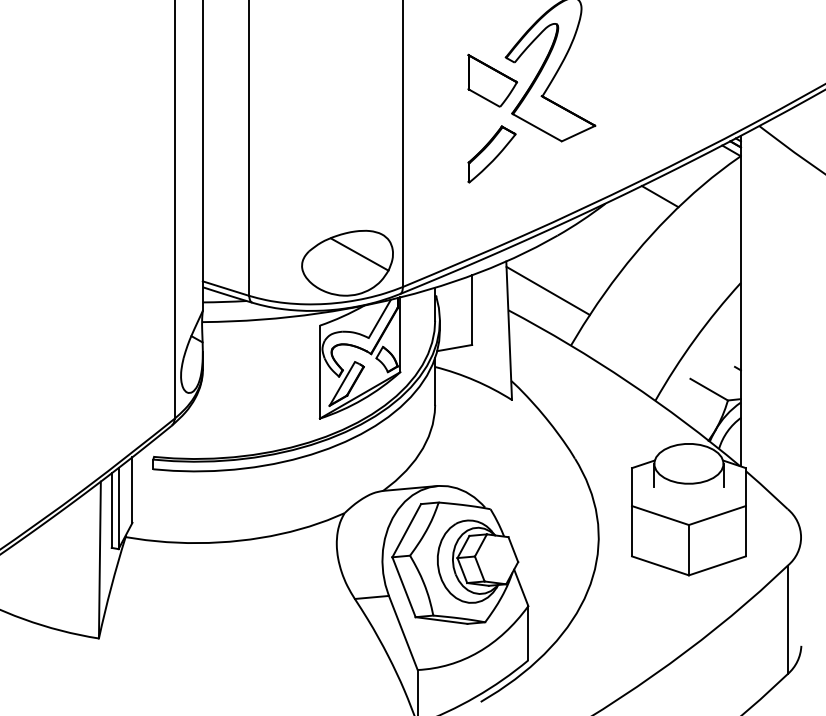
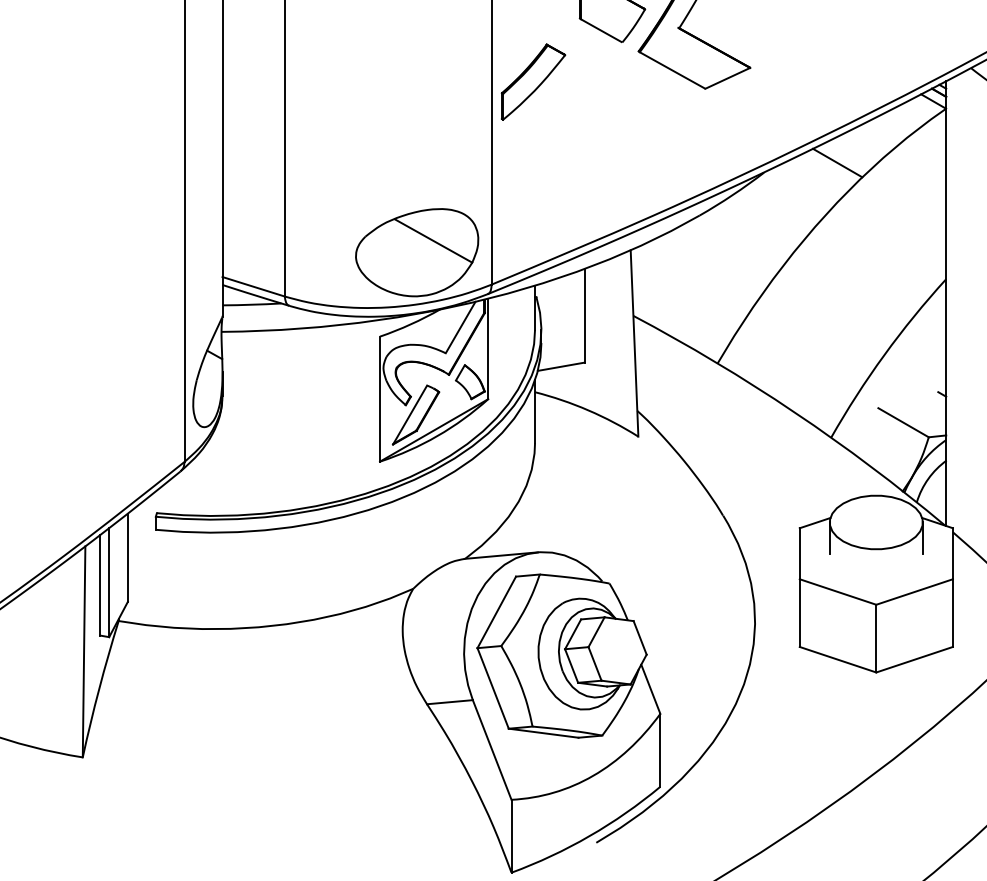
part: (491, 154) -> (532, 82), moved
line: (547, 290) -> (686, 289), removed

